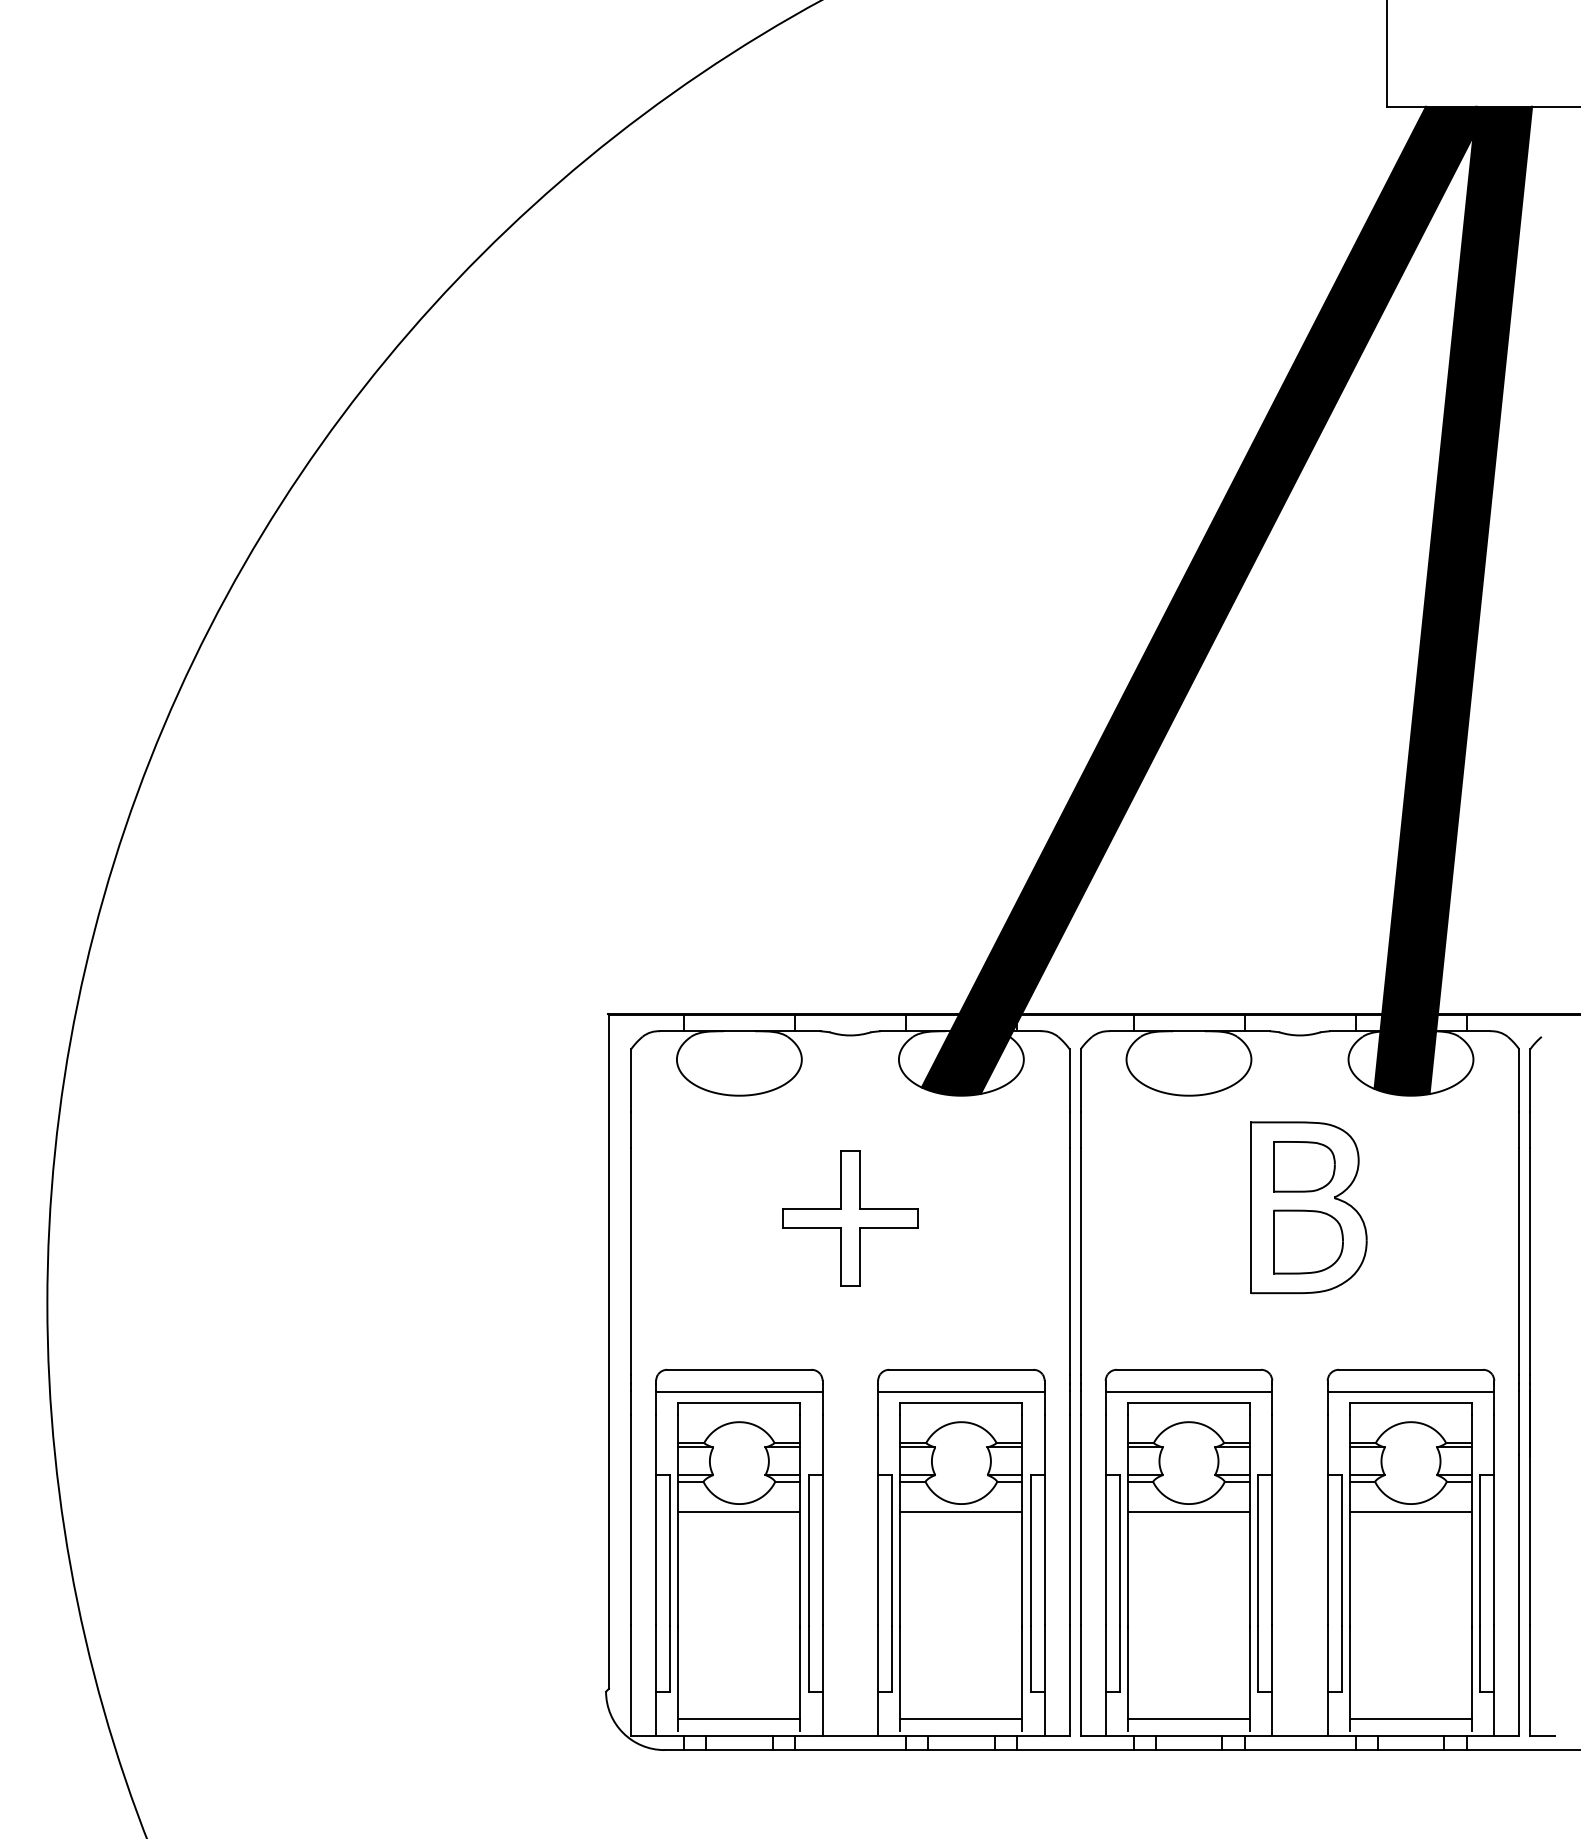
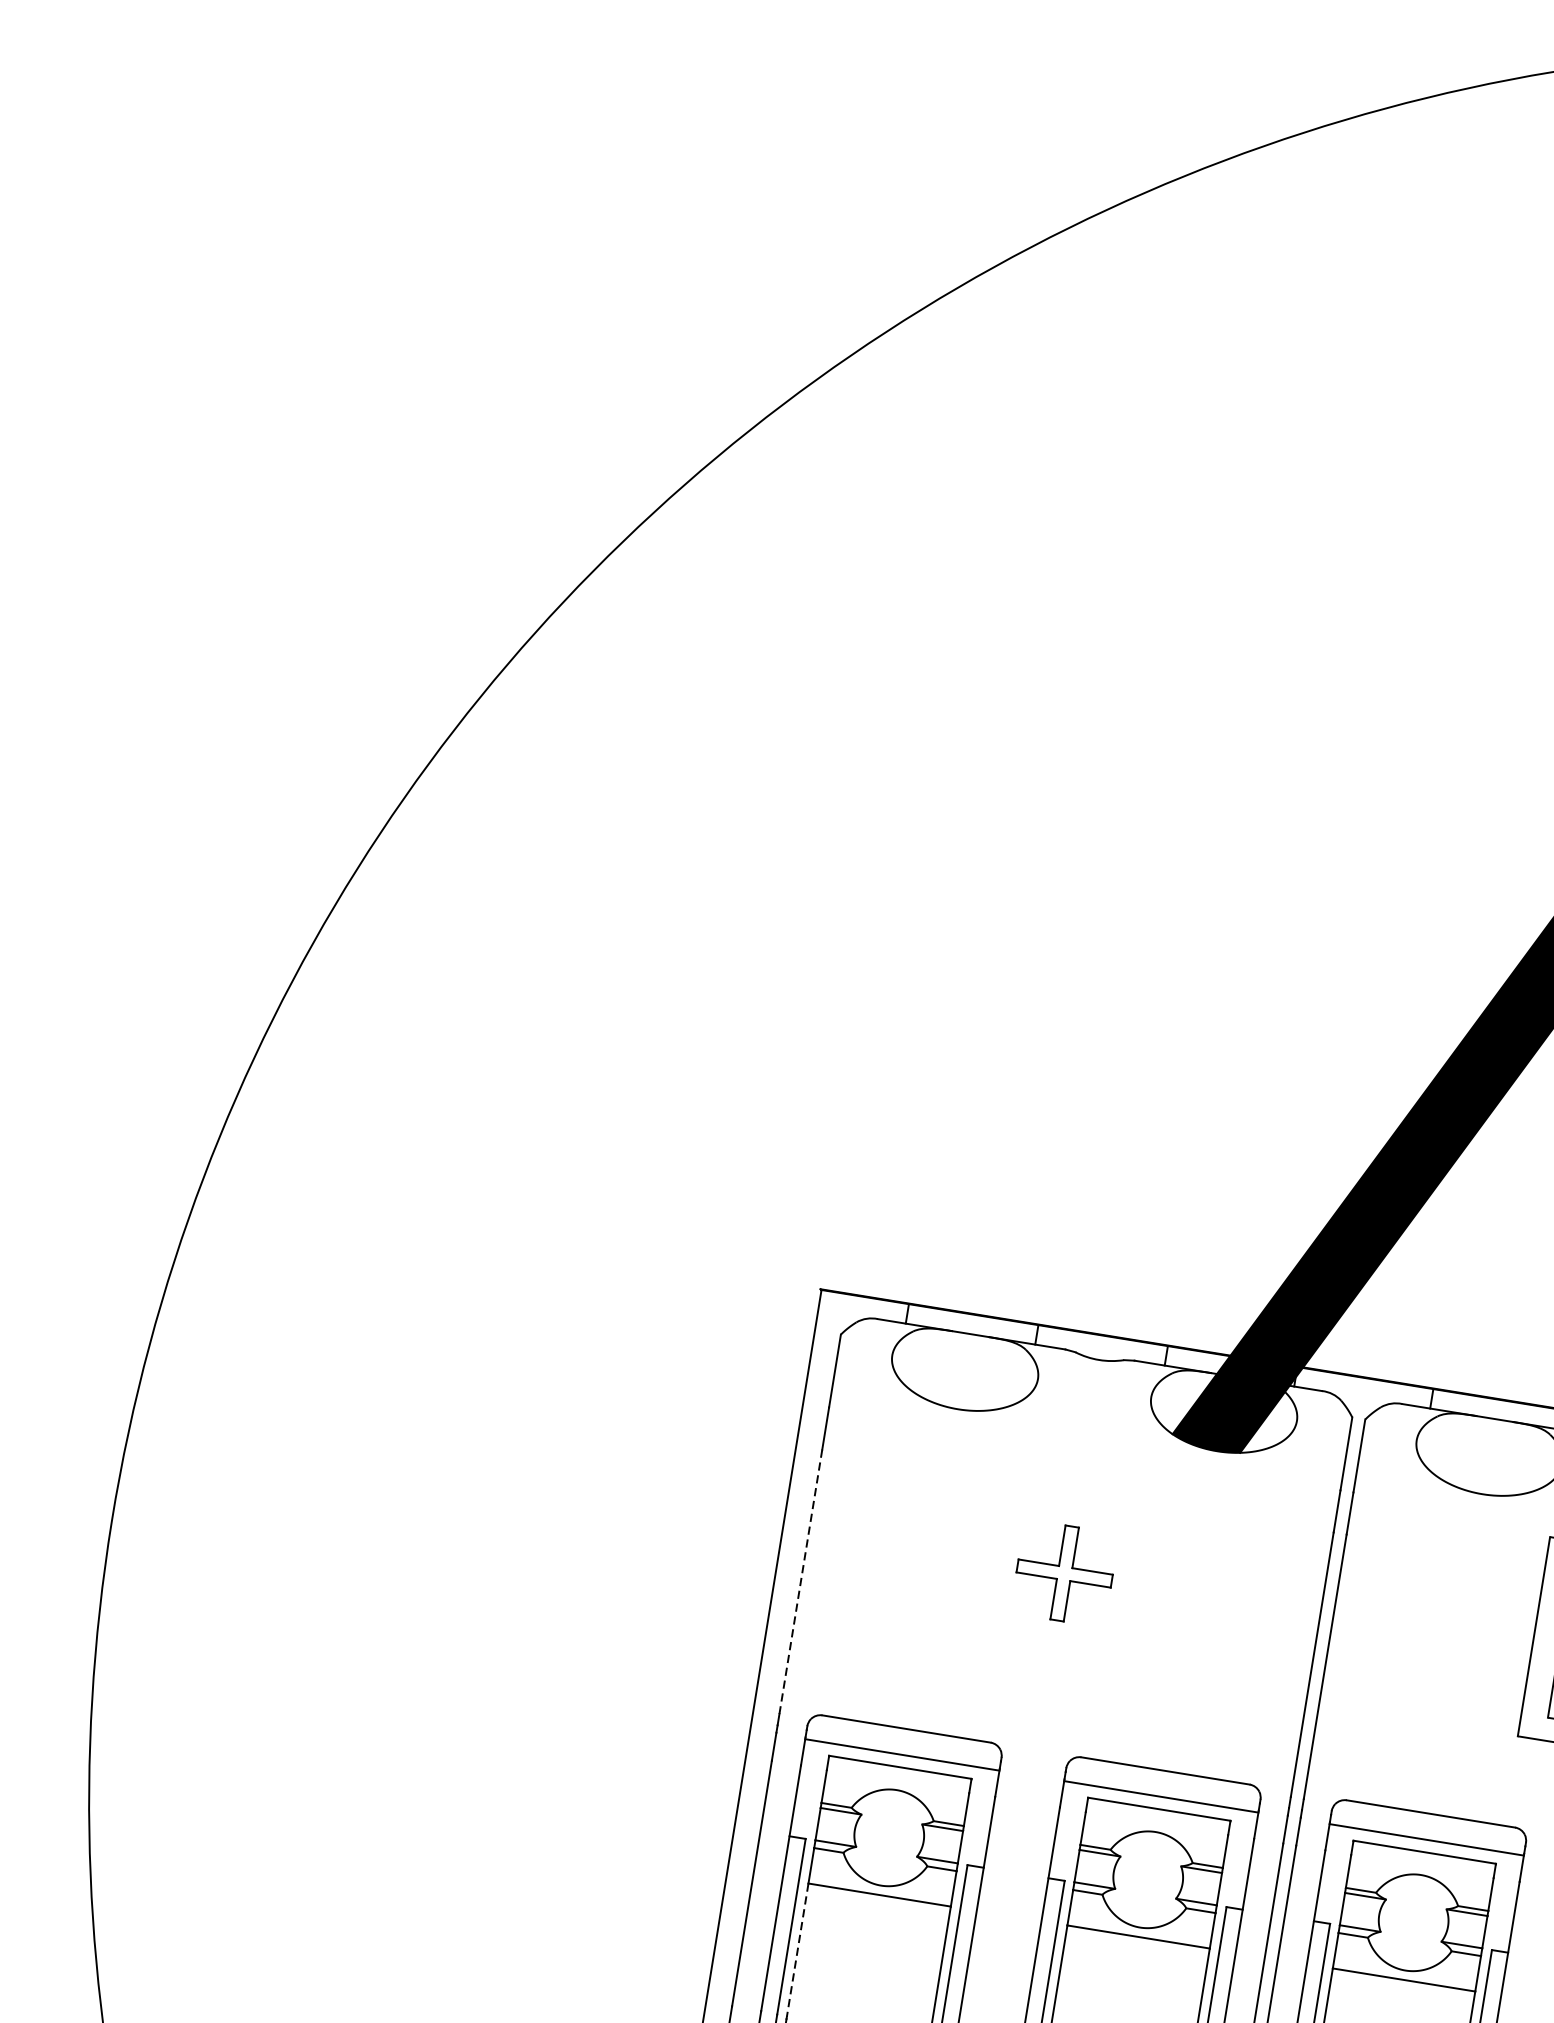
part: (850, 1218) -> (1064, 1573), size x0.6
line: (631, 1261) -> (801, 1582), solid -> dashed
line: (678, 1569) -> (797, 1950), solid -> dashed

